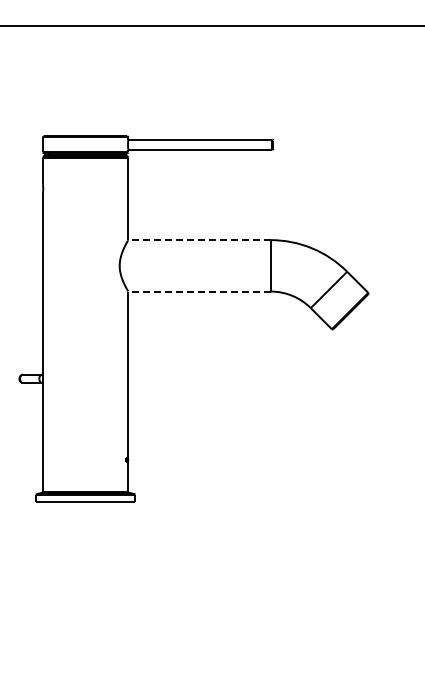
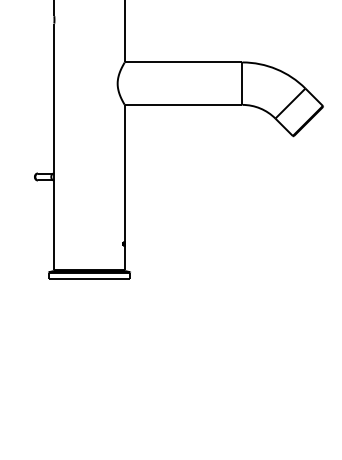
line: (199, 240) -> (183, 62), dashed -> solid
line: (199, 291) -> (183, 104), dashed -> solid

